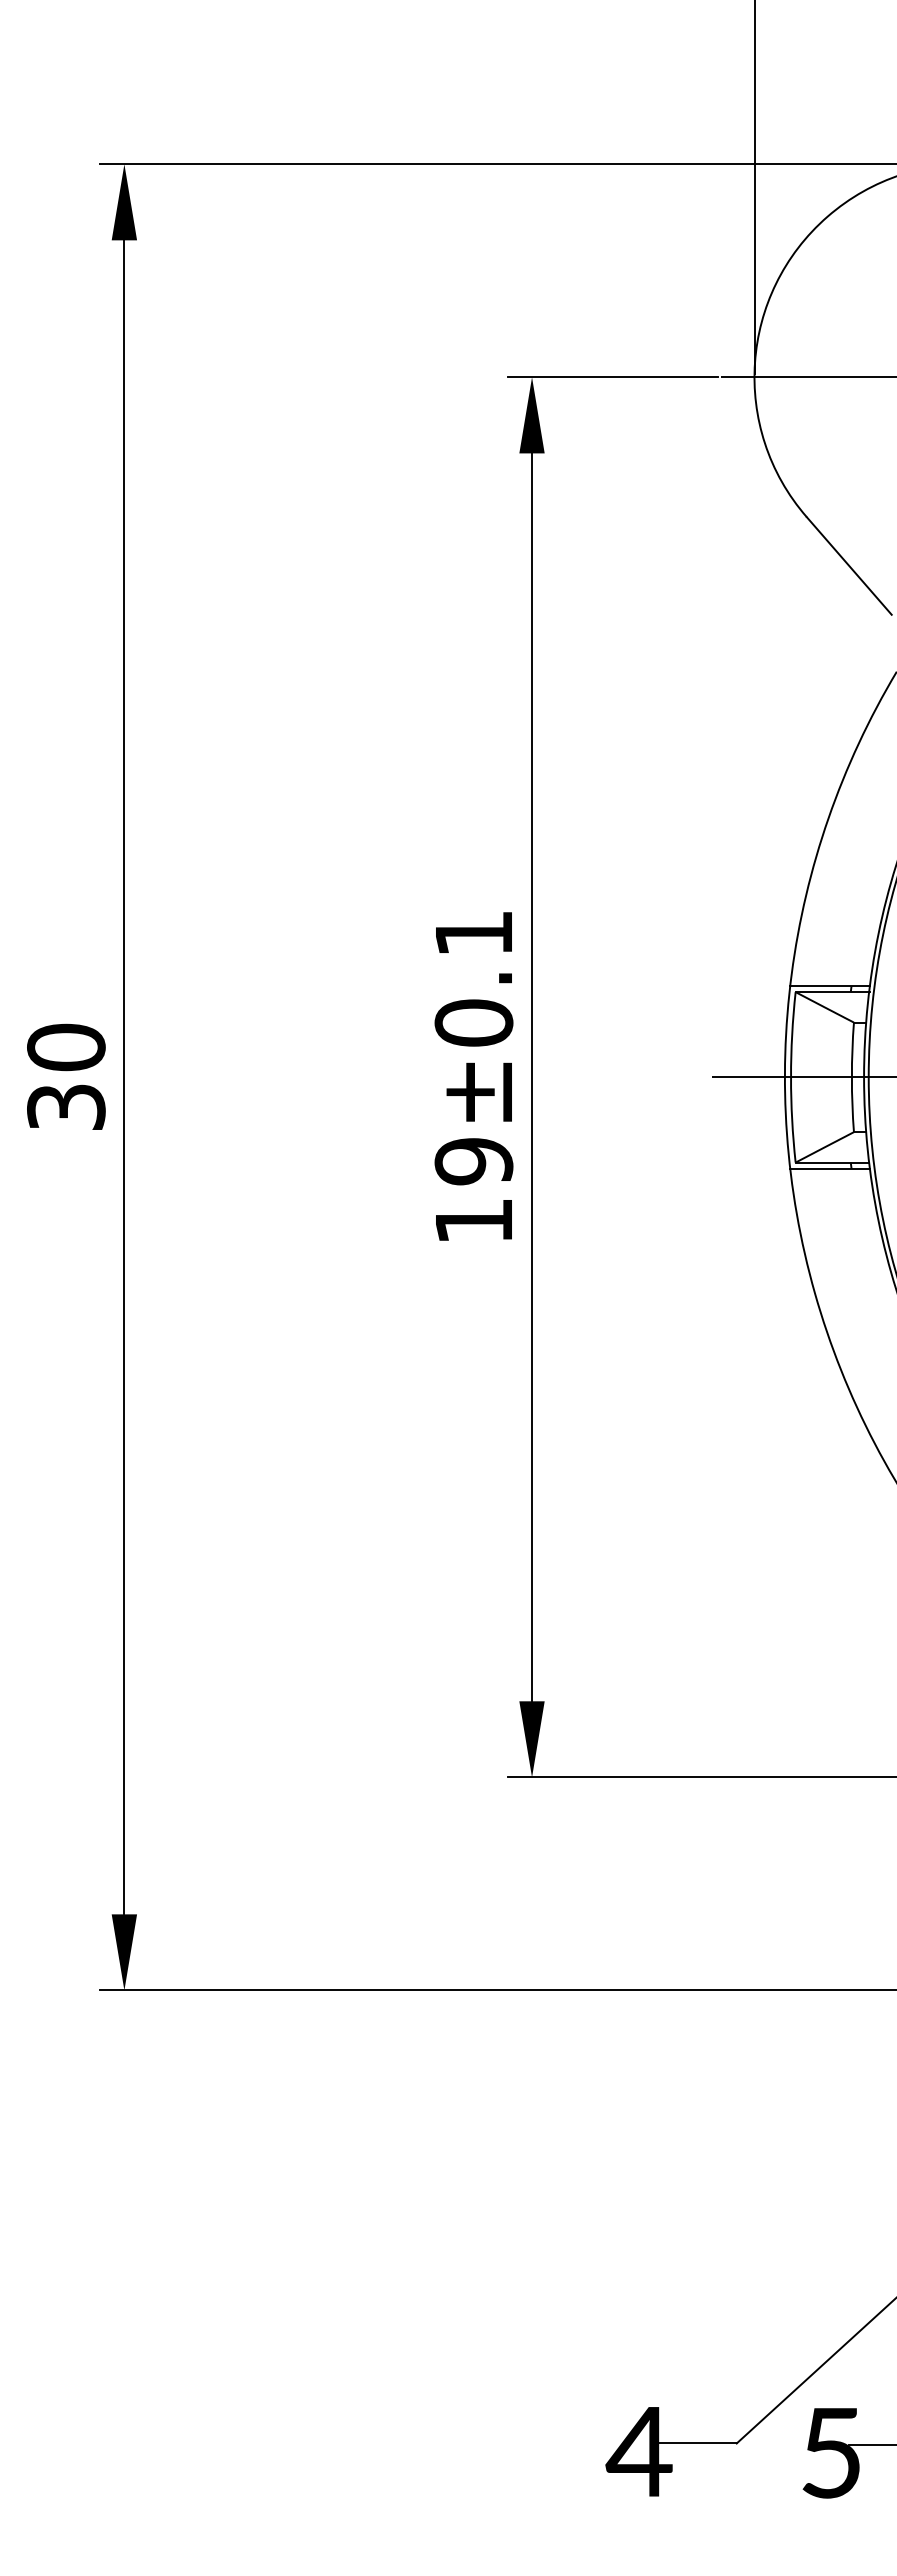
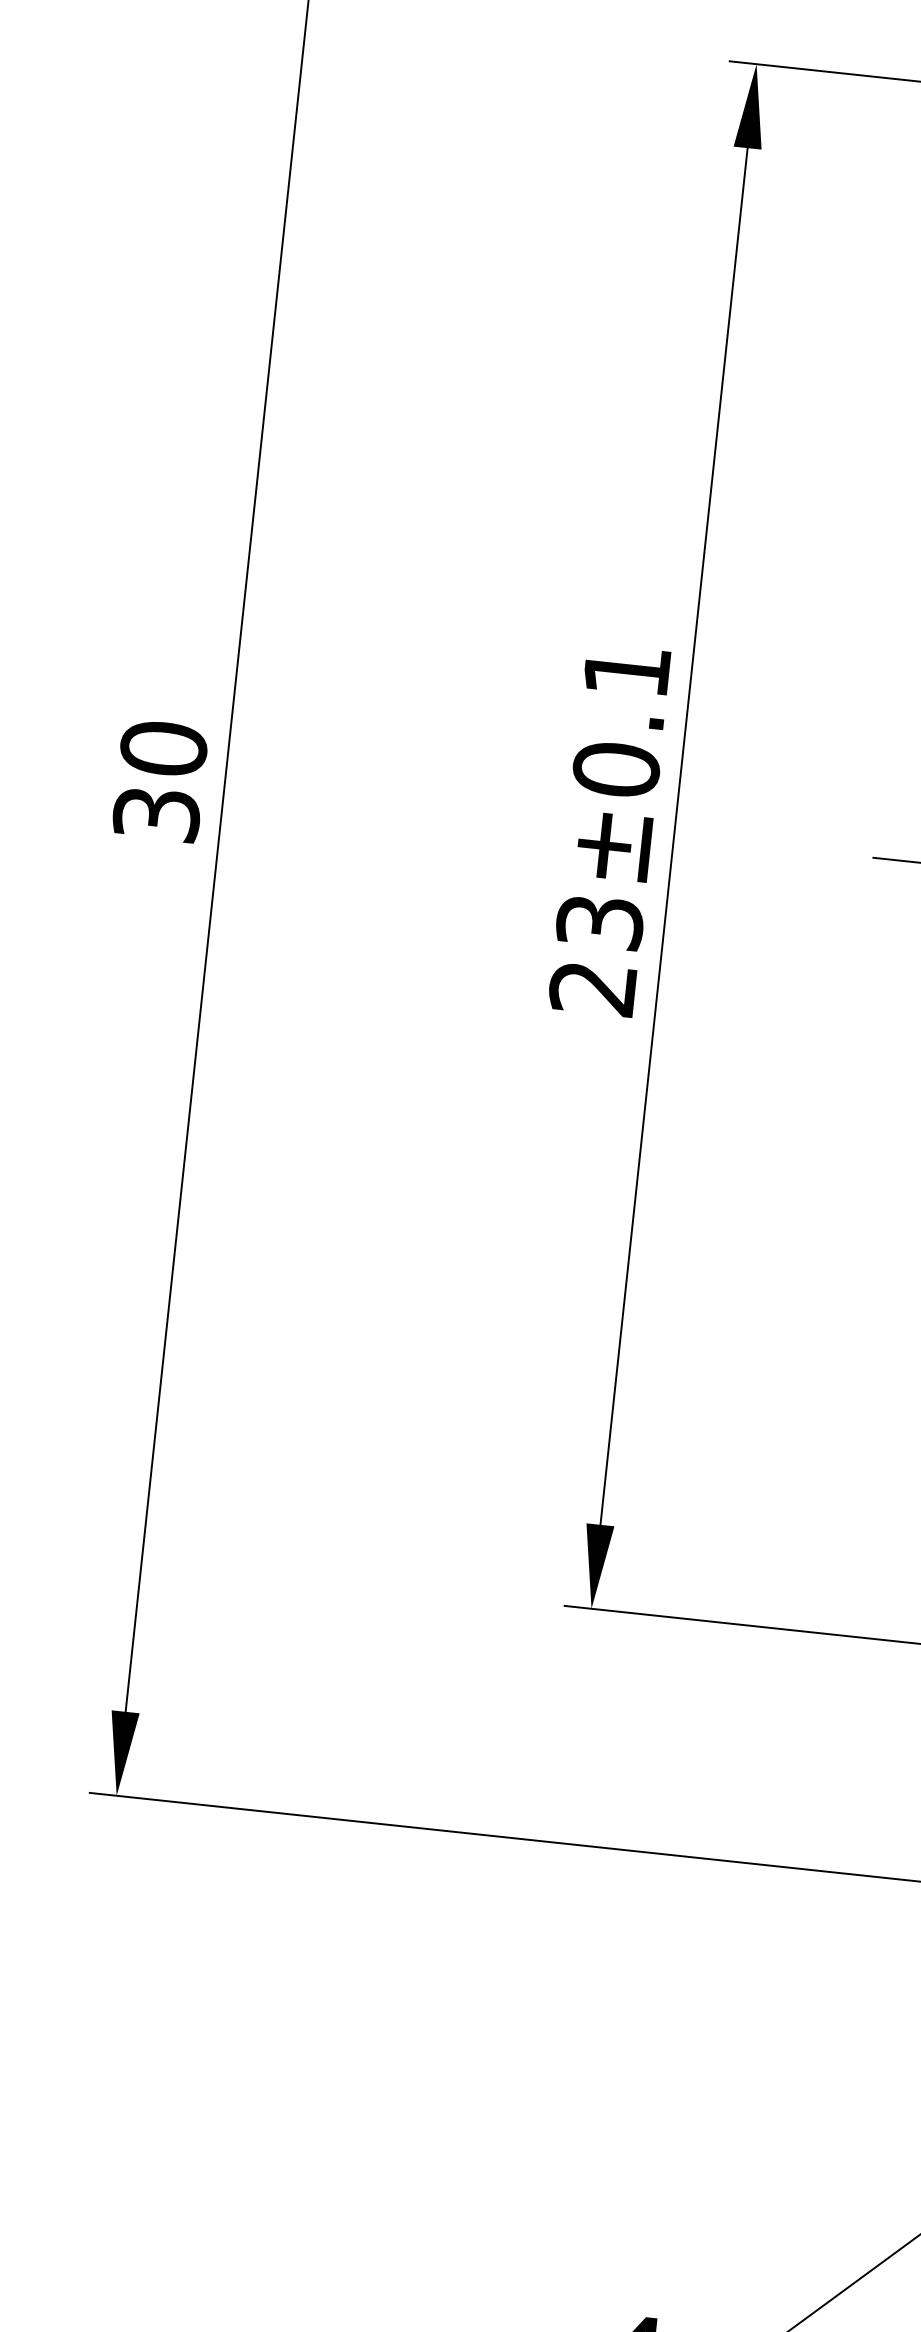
text: (473, 1191) -> (596, 955), 19±0.1 -> 23±0.1

